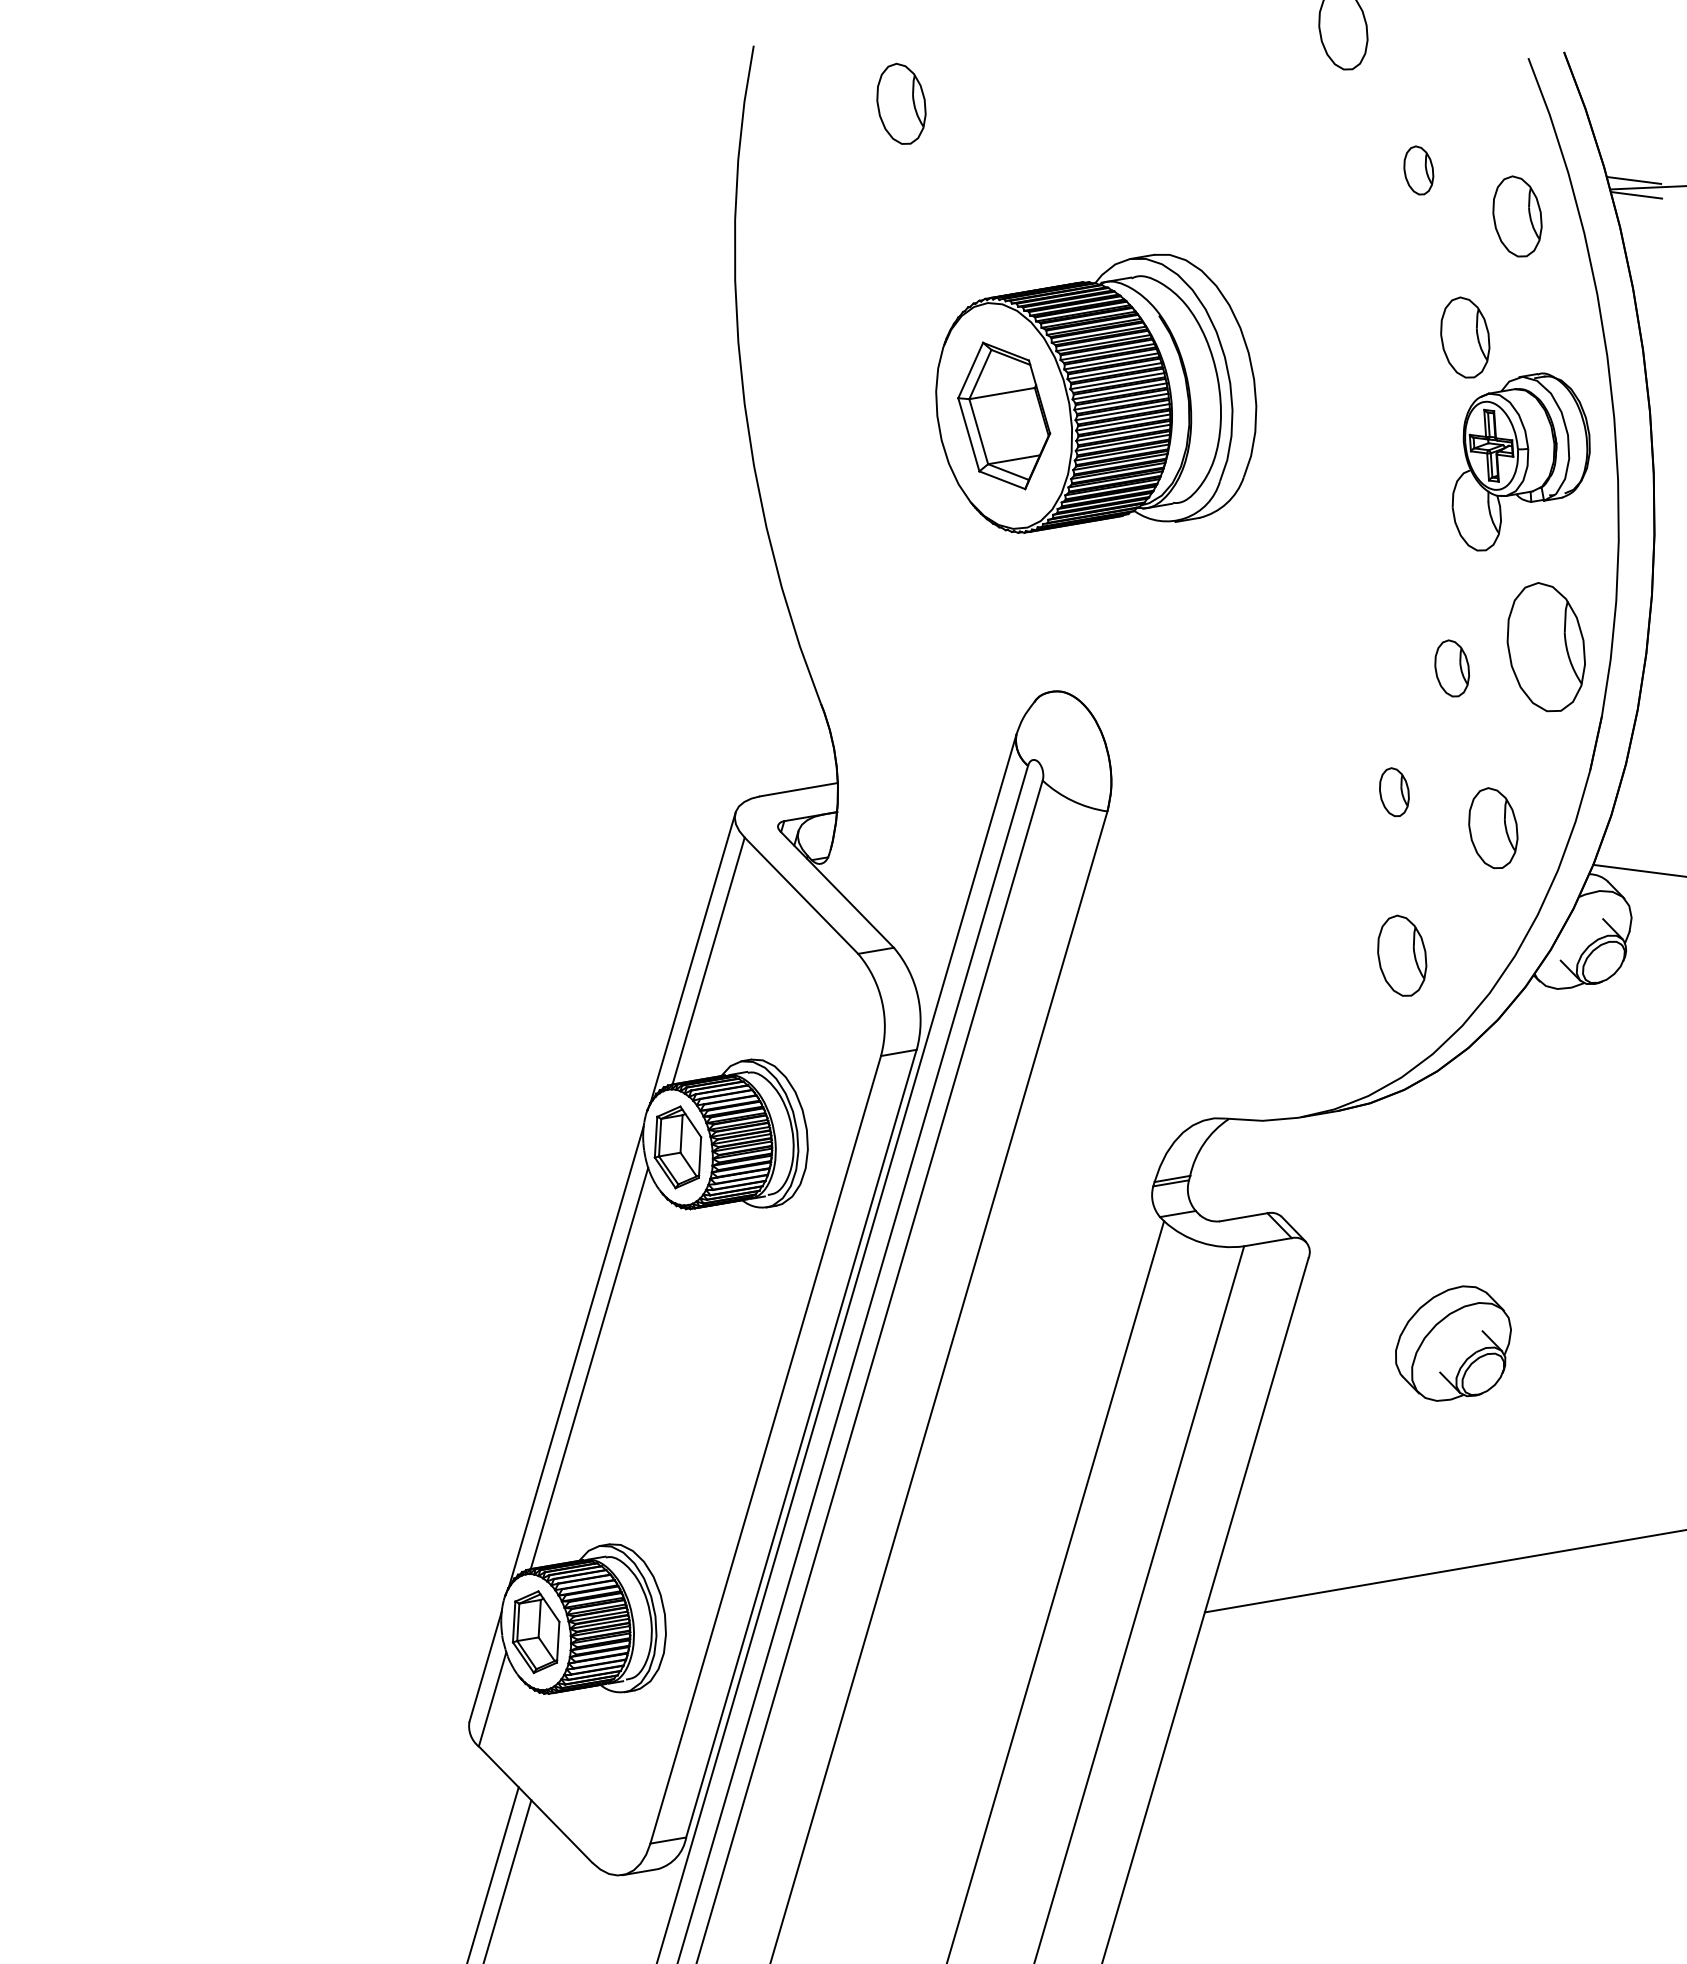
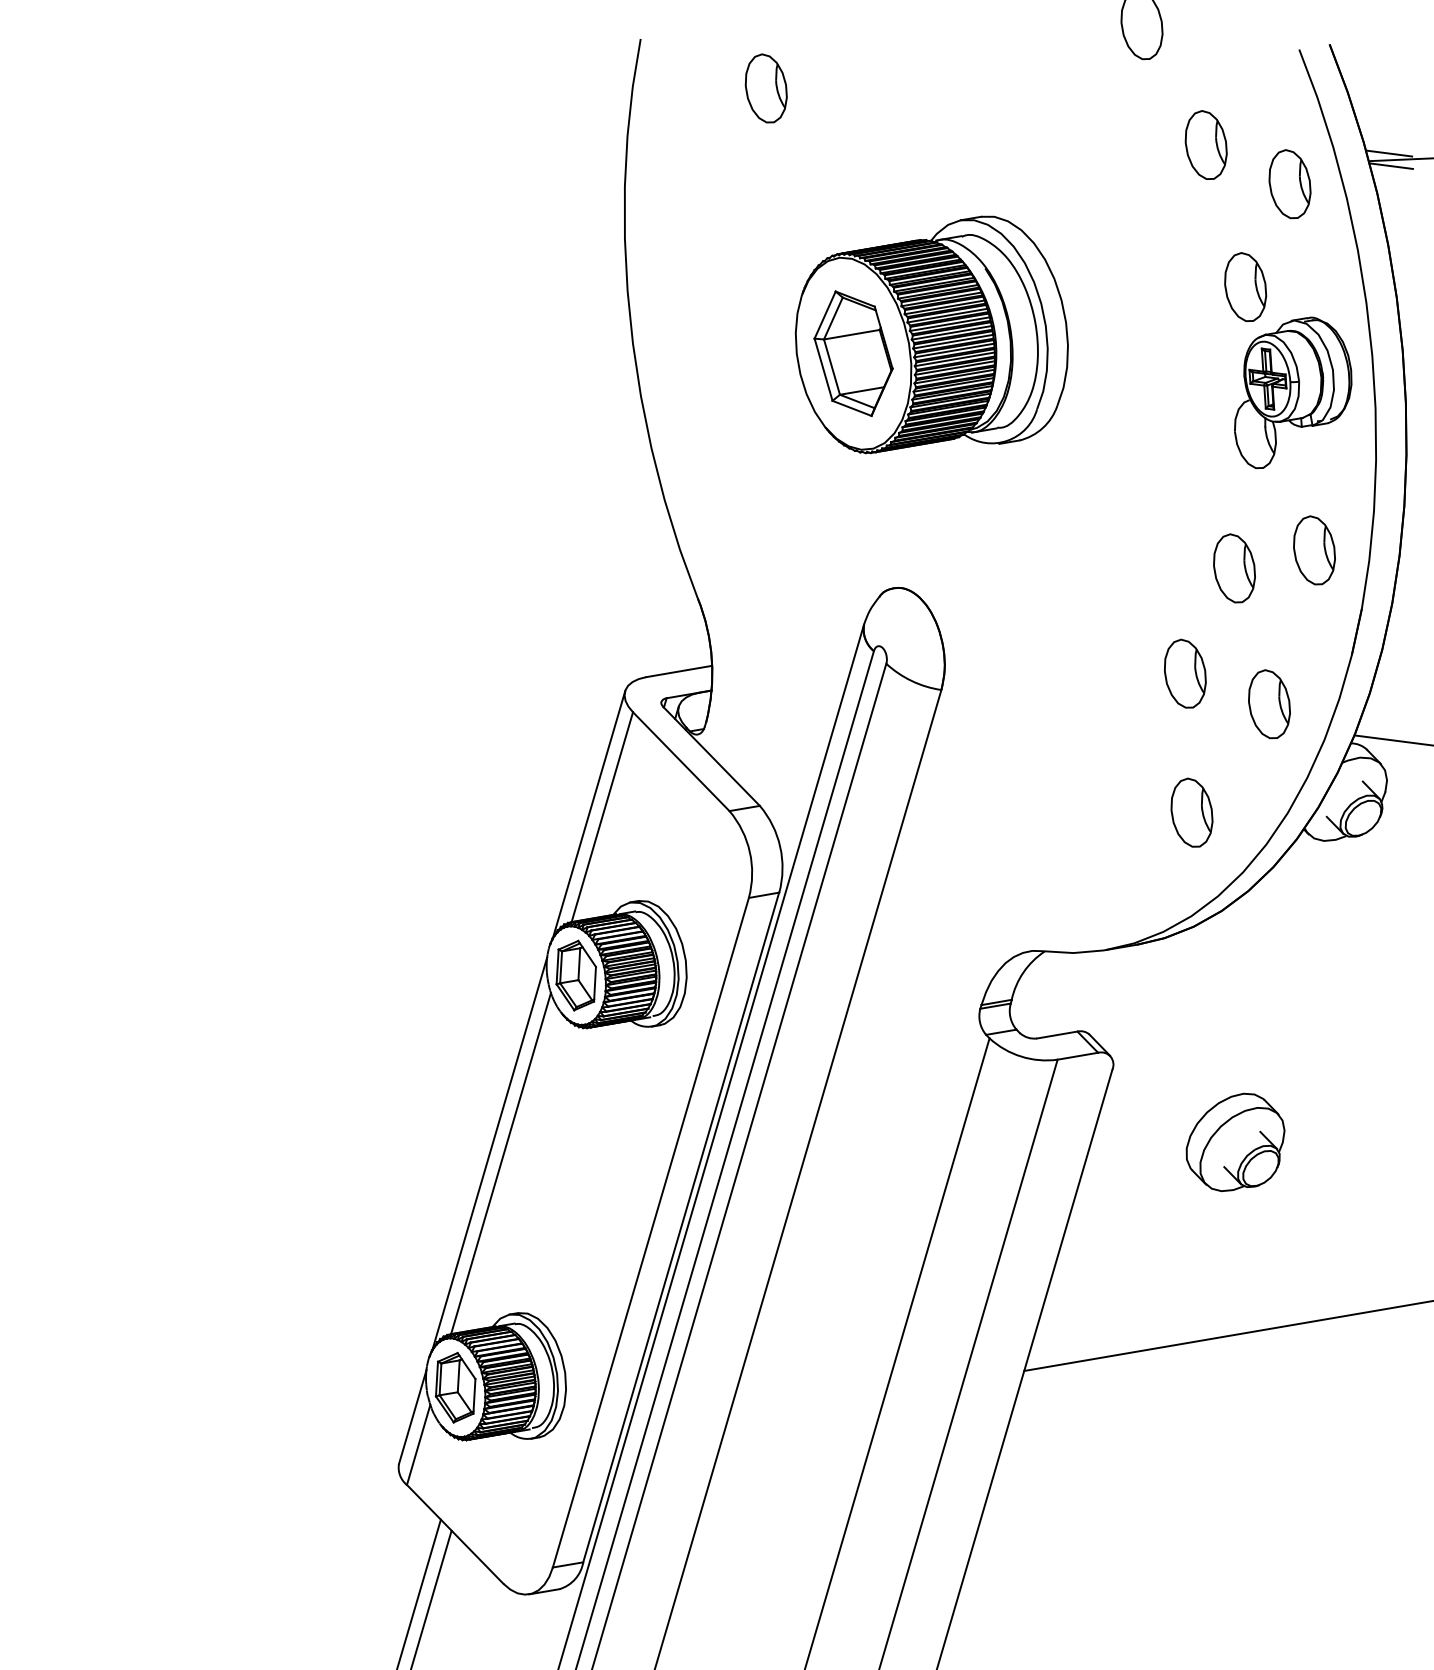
part: (1418, 169) -> (1205, 144), size x1.67
part: (1546, 647) -> (1314, 550), size x0.62
part: (1452, 668) -> (1234, 568), size x1.43
part: (1394, 792) -> (1185, 673), size x1.67

